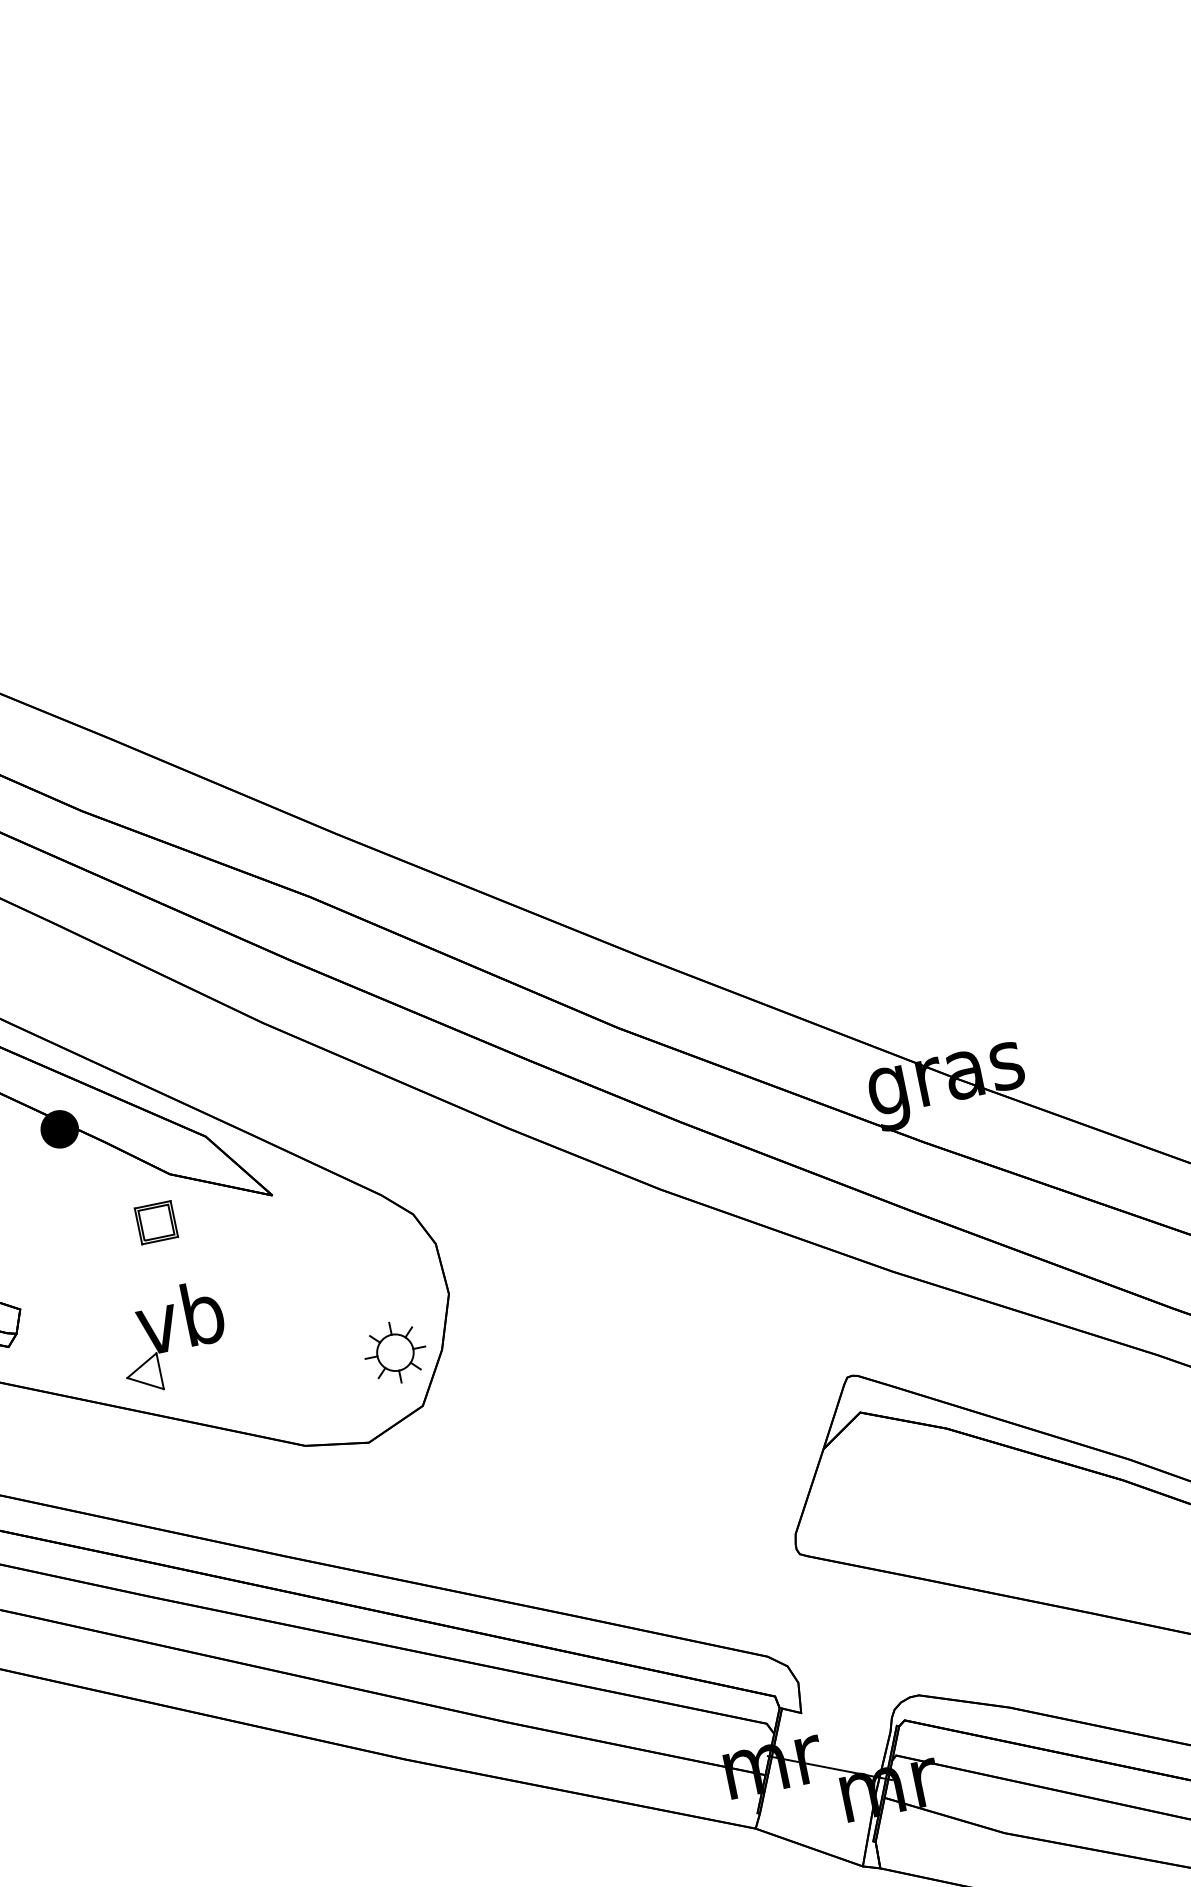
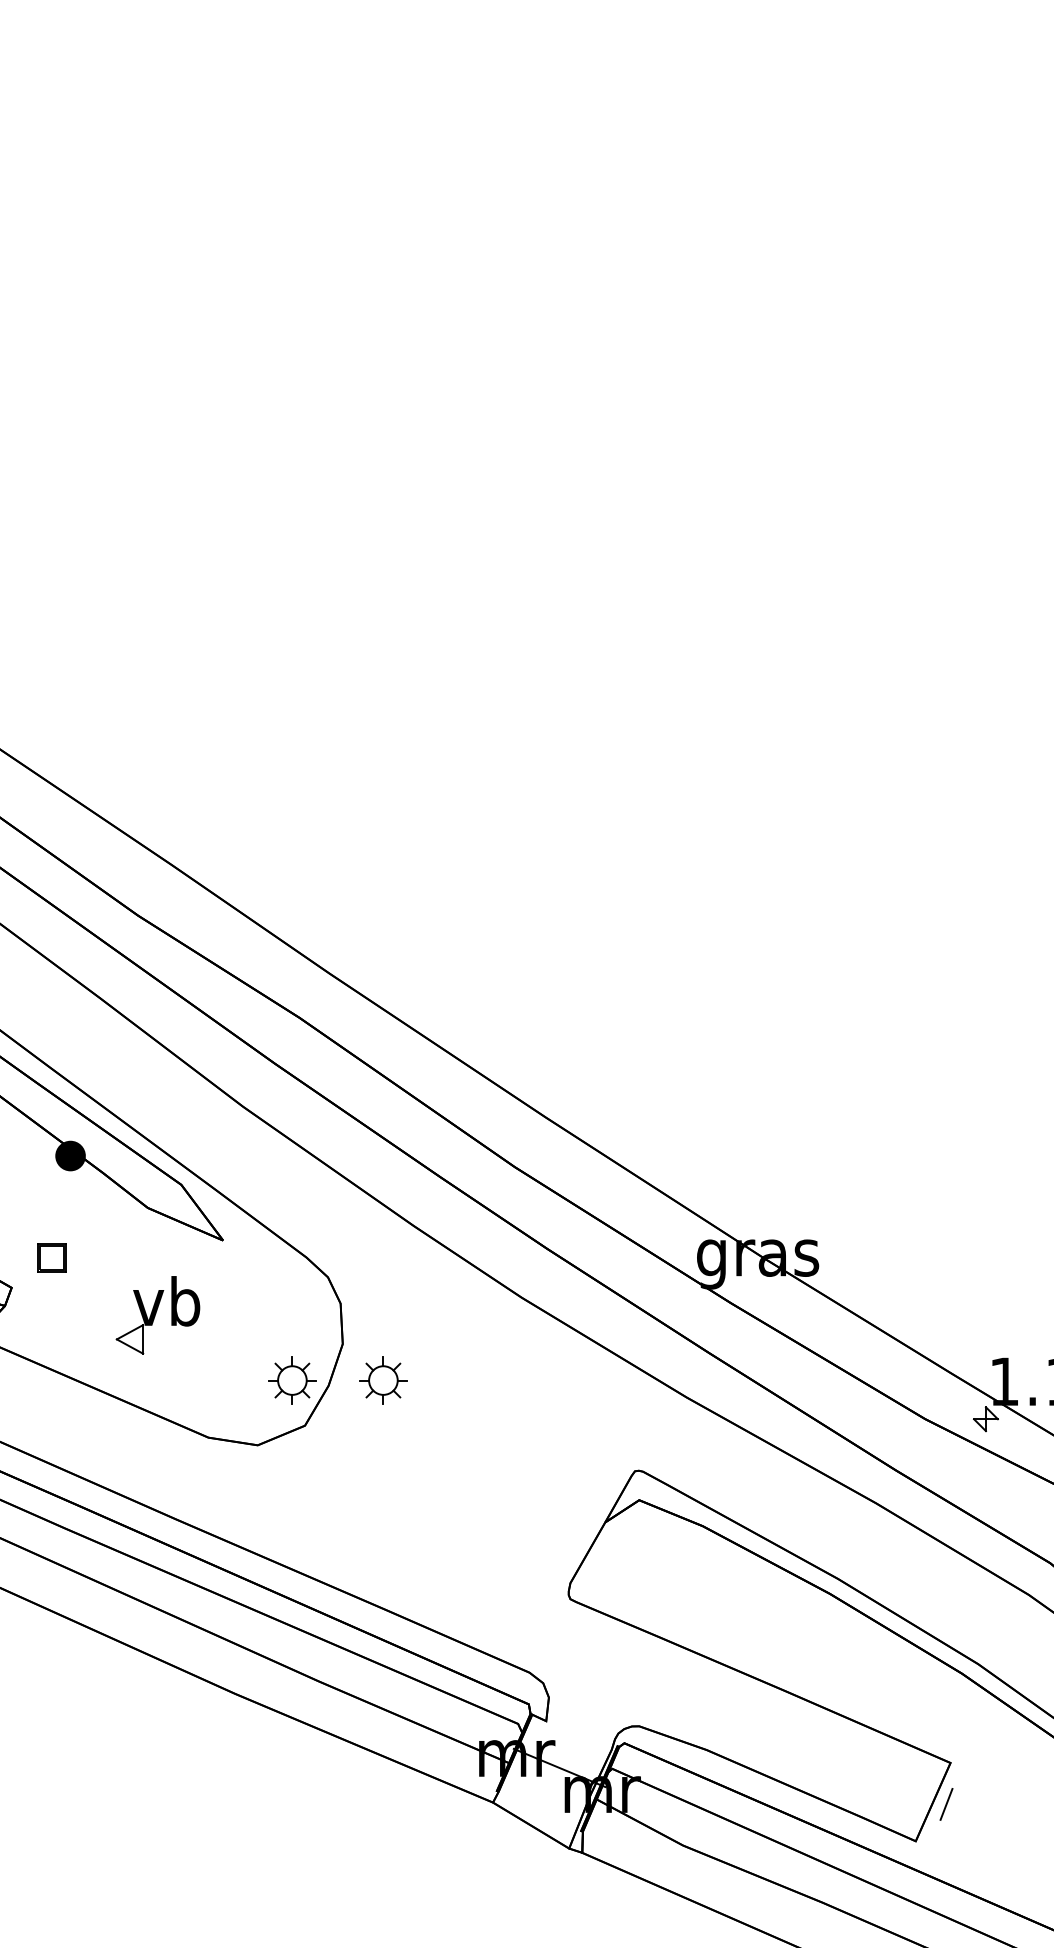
part: (155, 1222) -> (51, 1257), moved
part: (509, 1329) -> (383, 1380), added
part: (171, 1337) -> (157, 1315), moved

